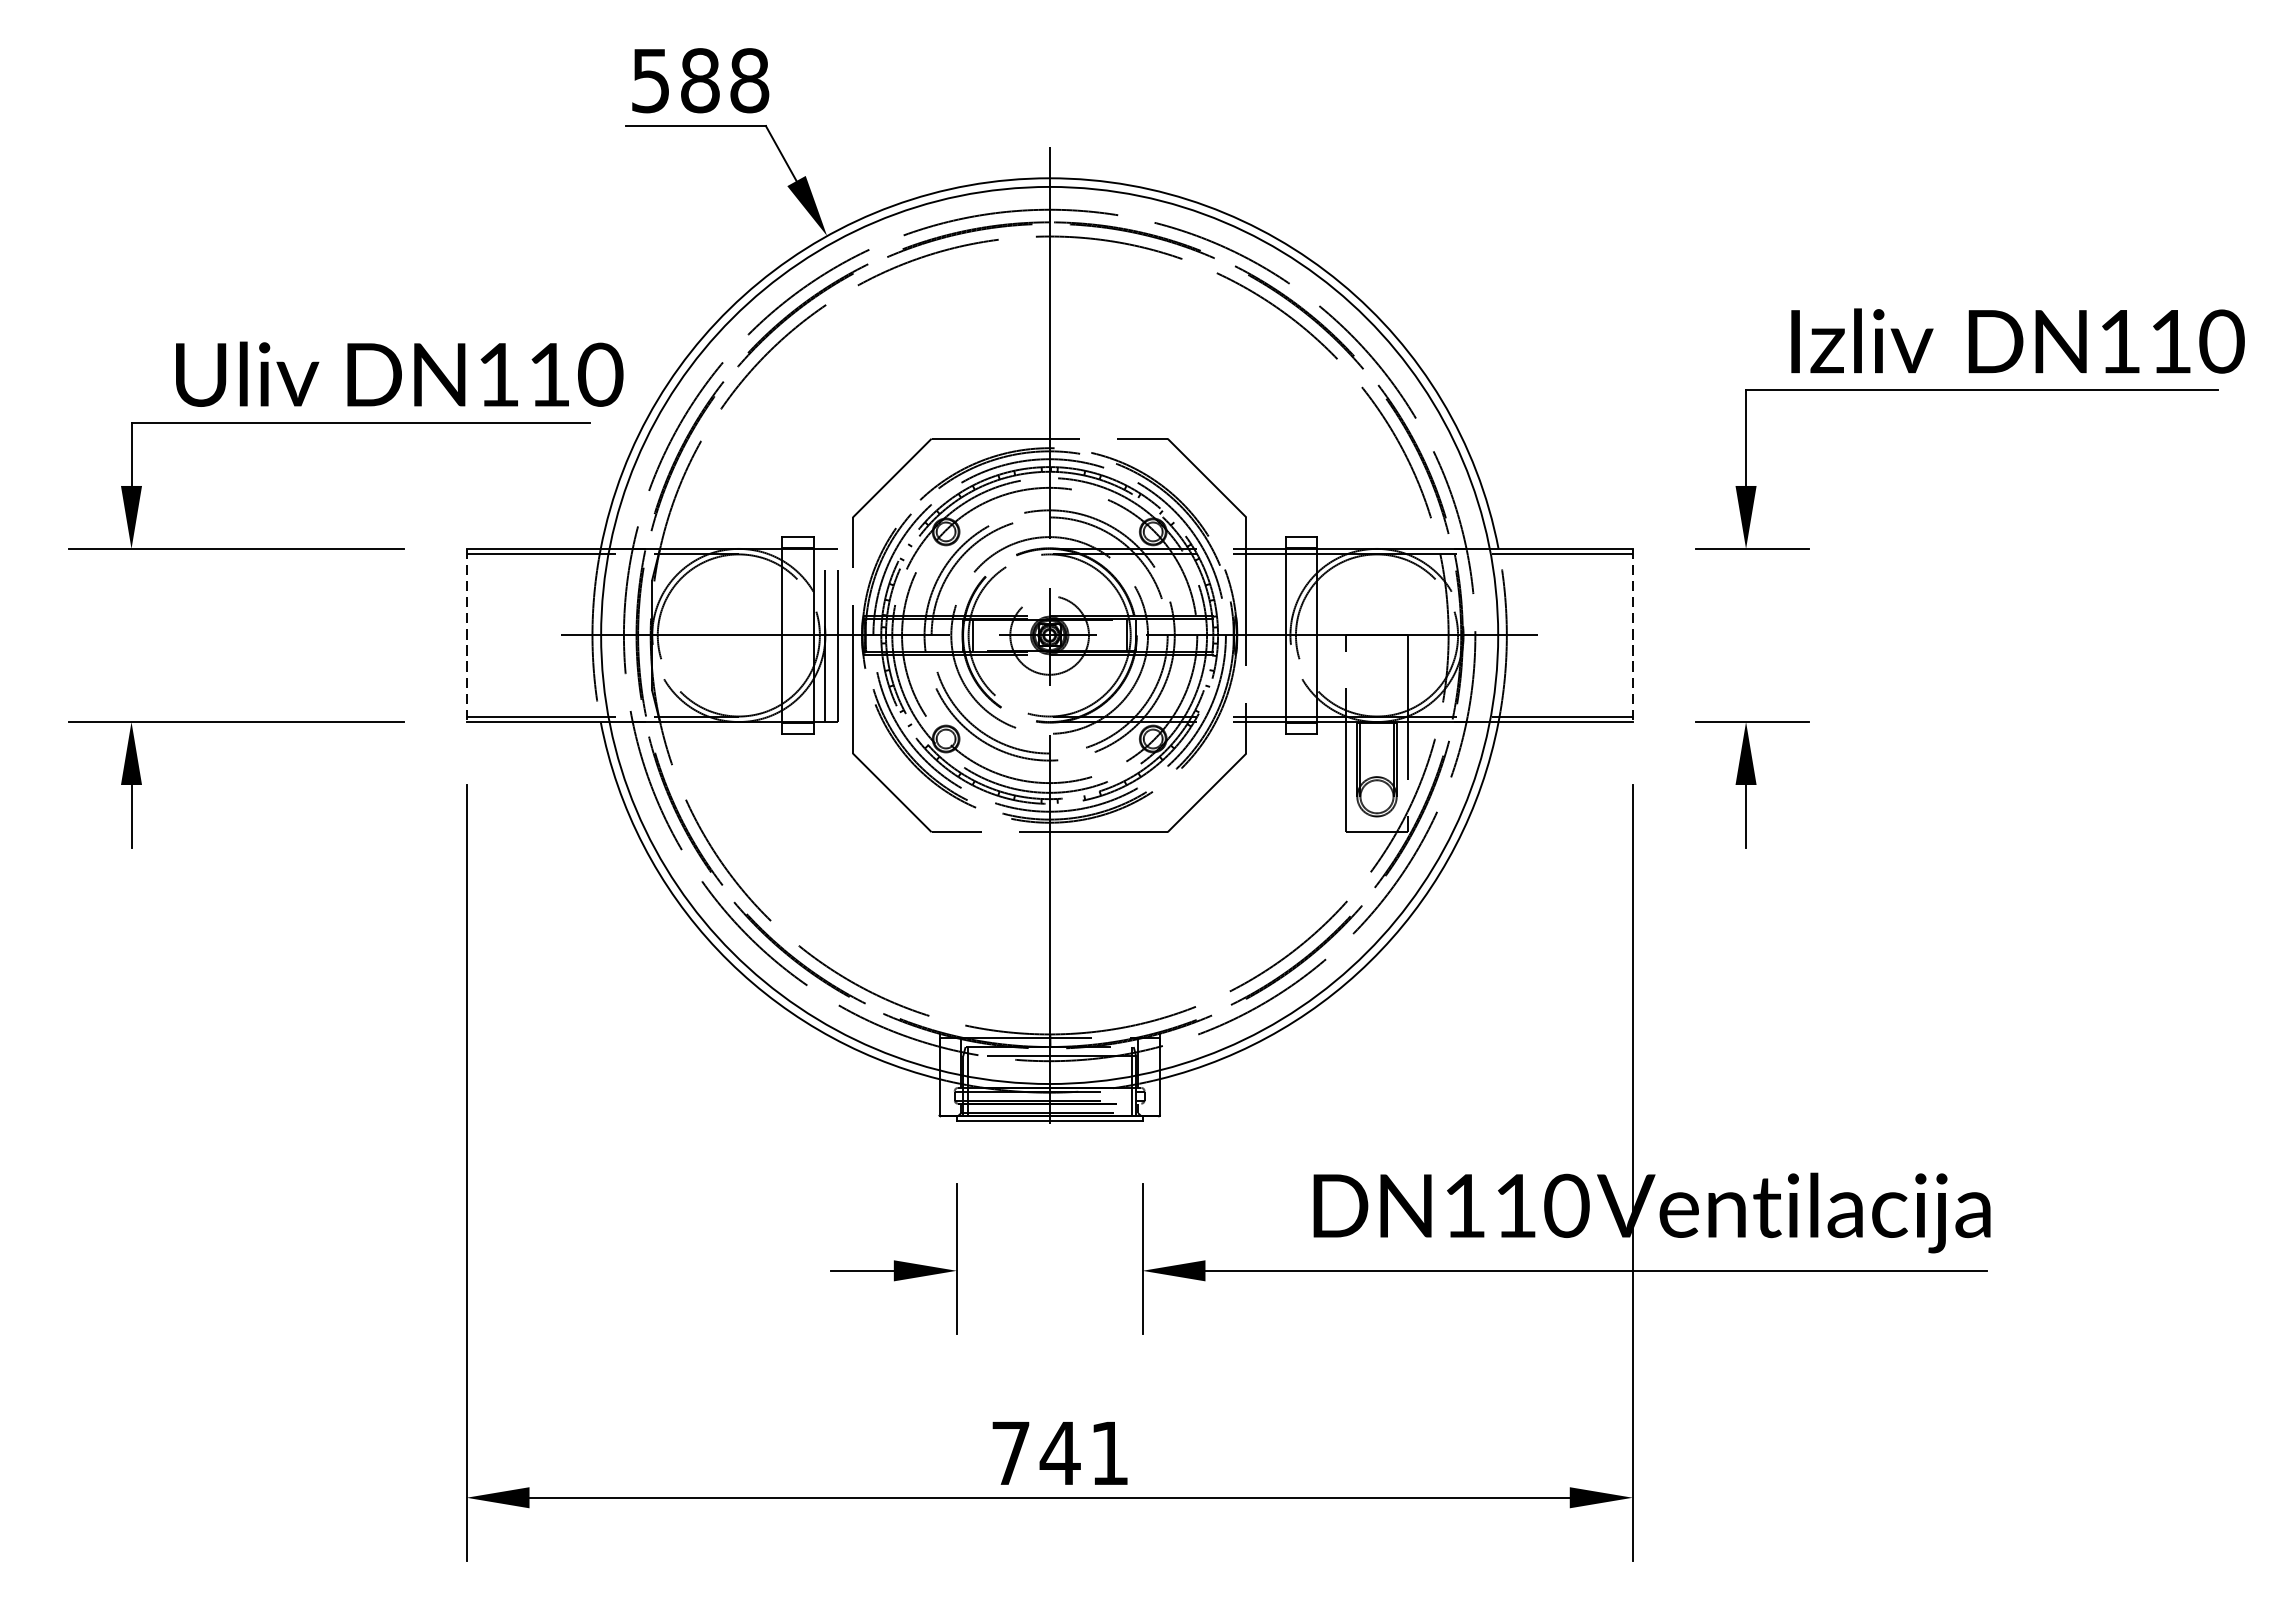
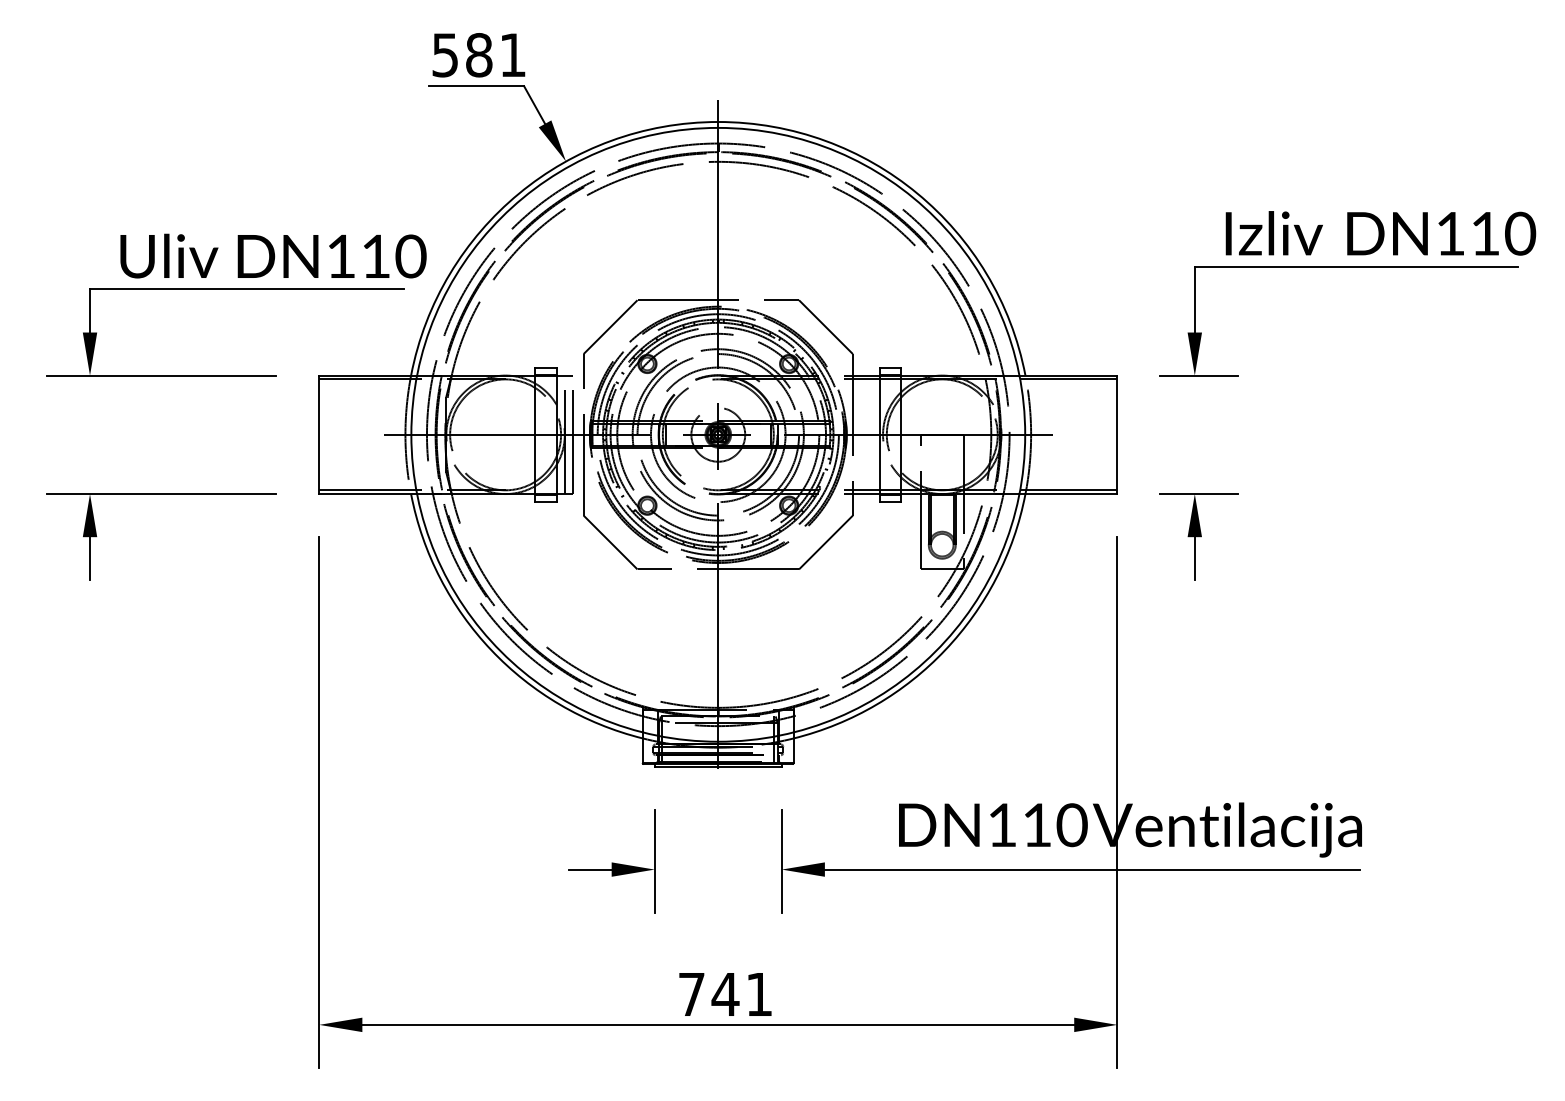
text: (748, 81) -> (512, 55), 588 -> 581
line: (466, 636) -> (319, 435), dashed -> solid
line: (1633, 636) -> (1117, 435), dashed -> solid

